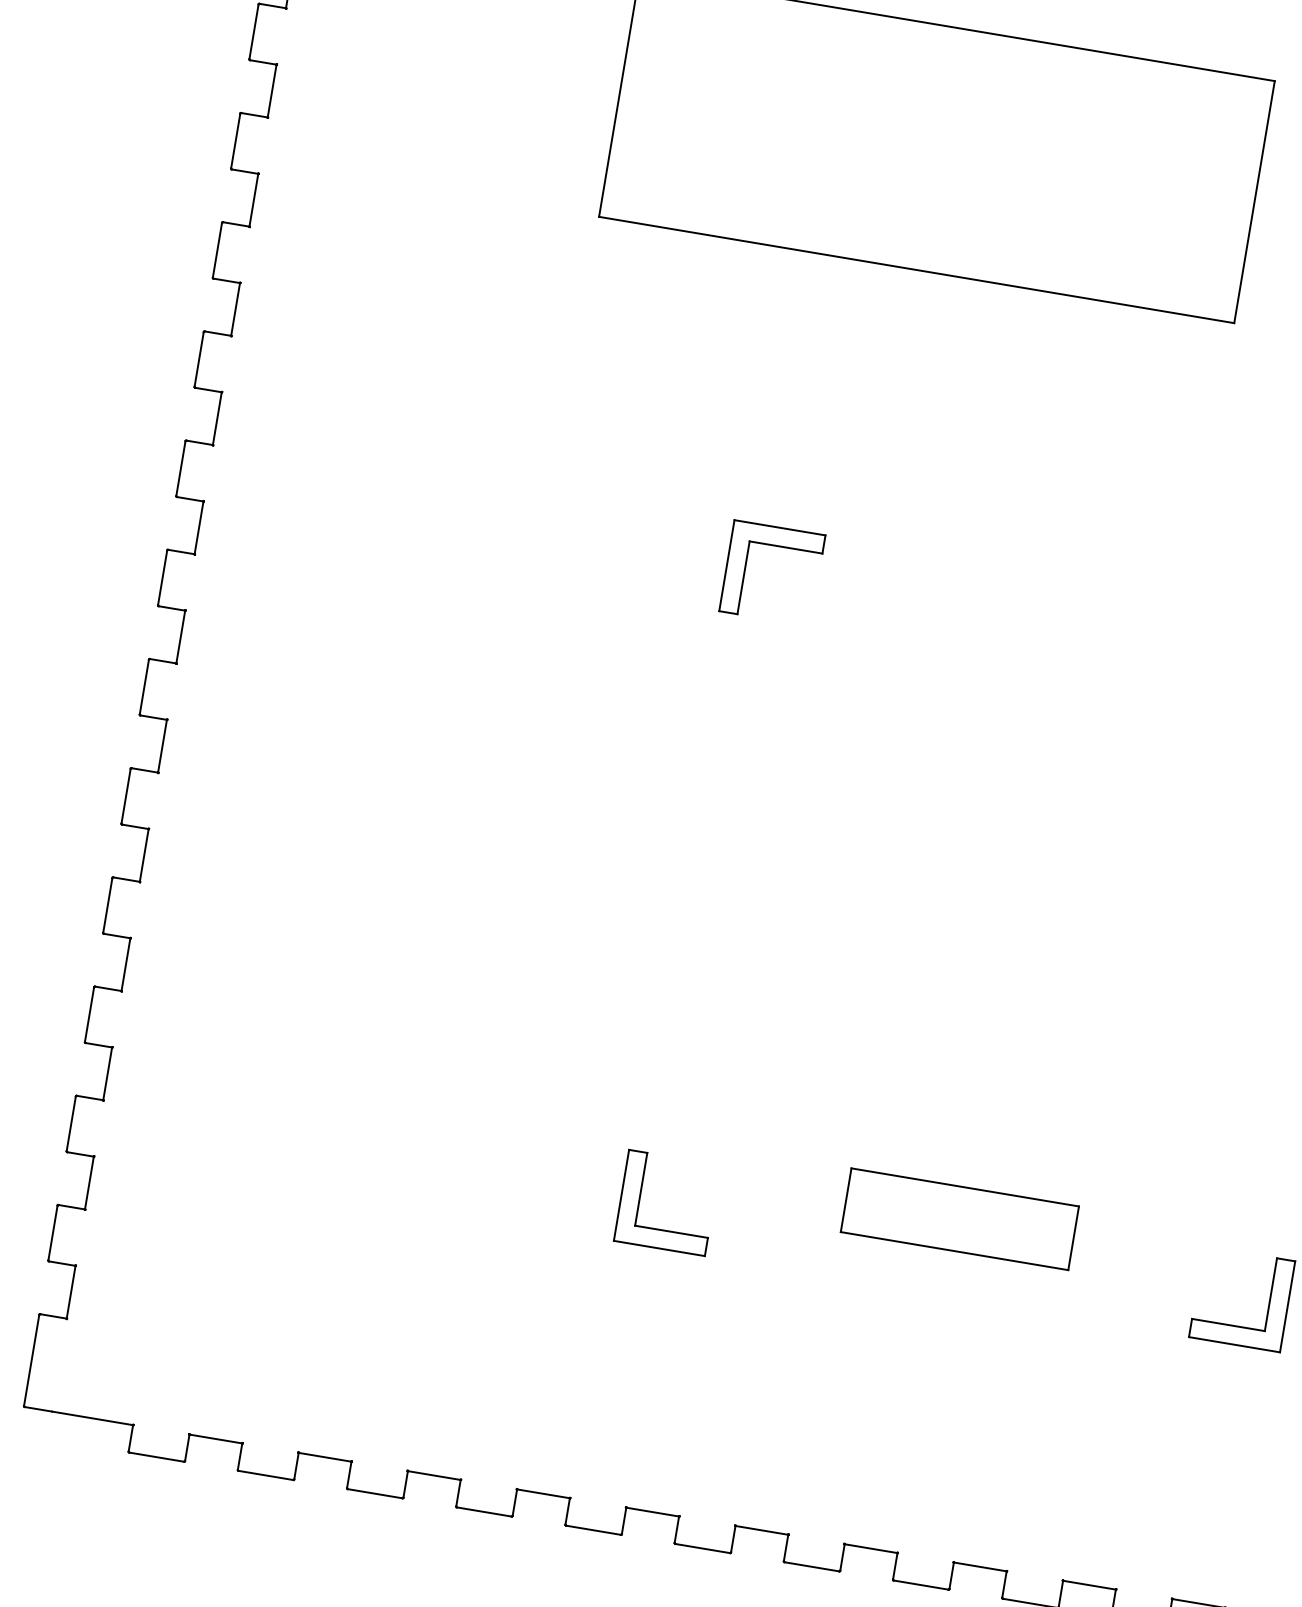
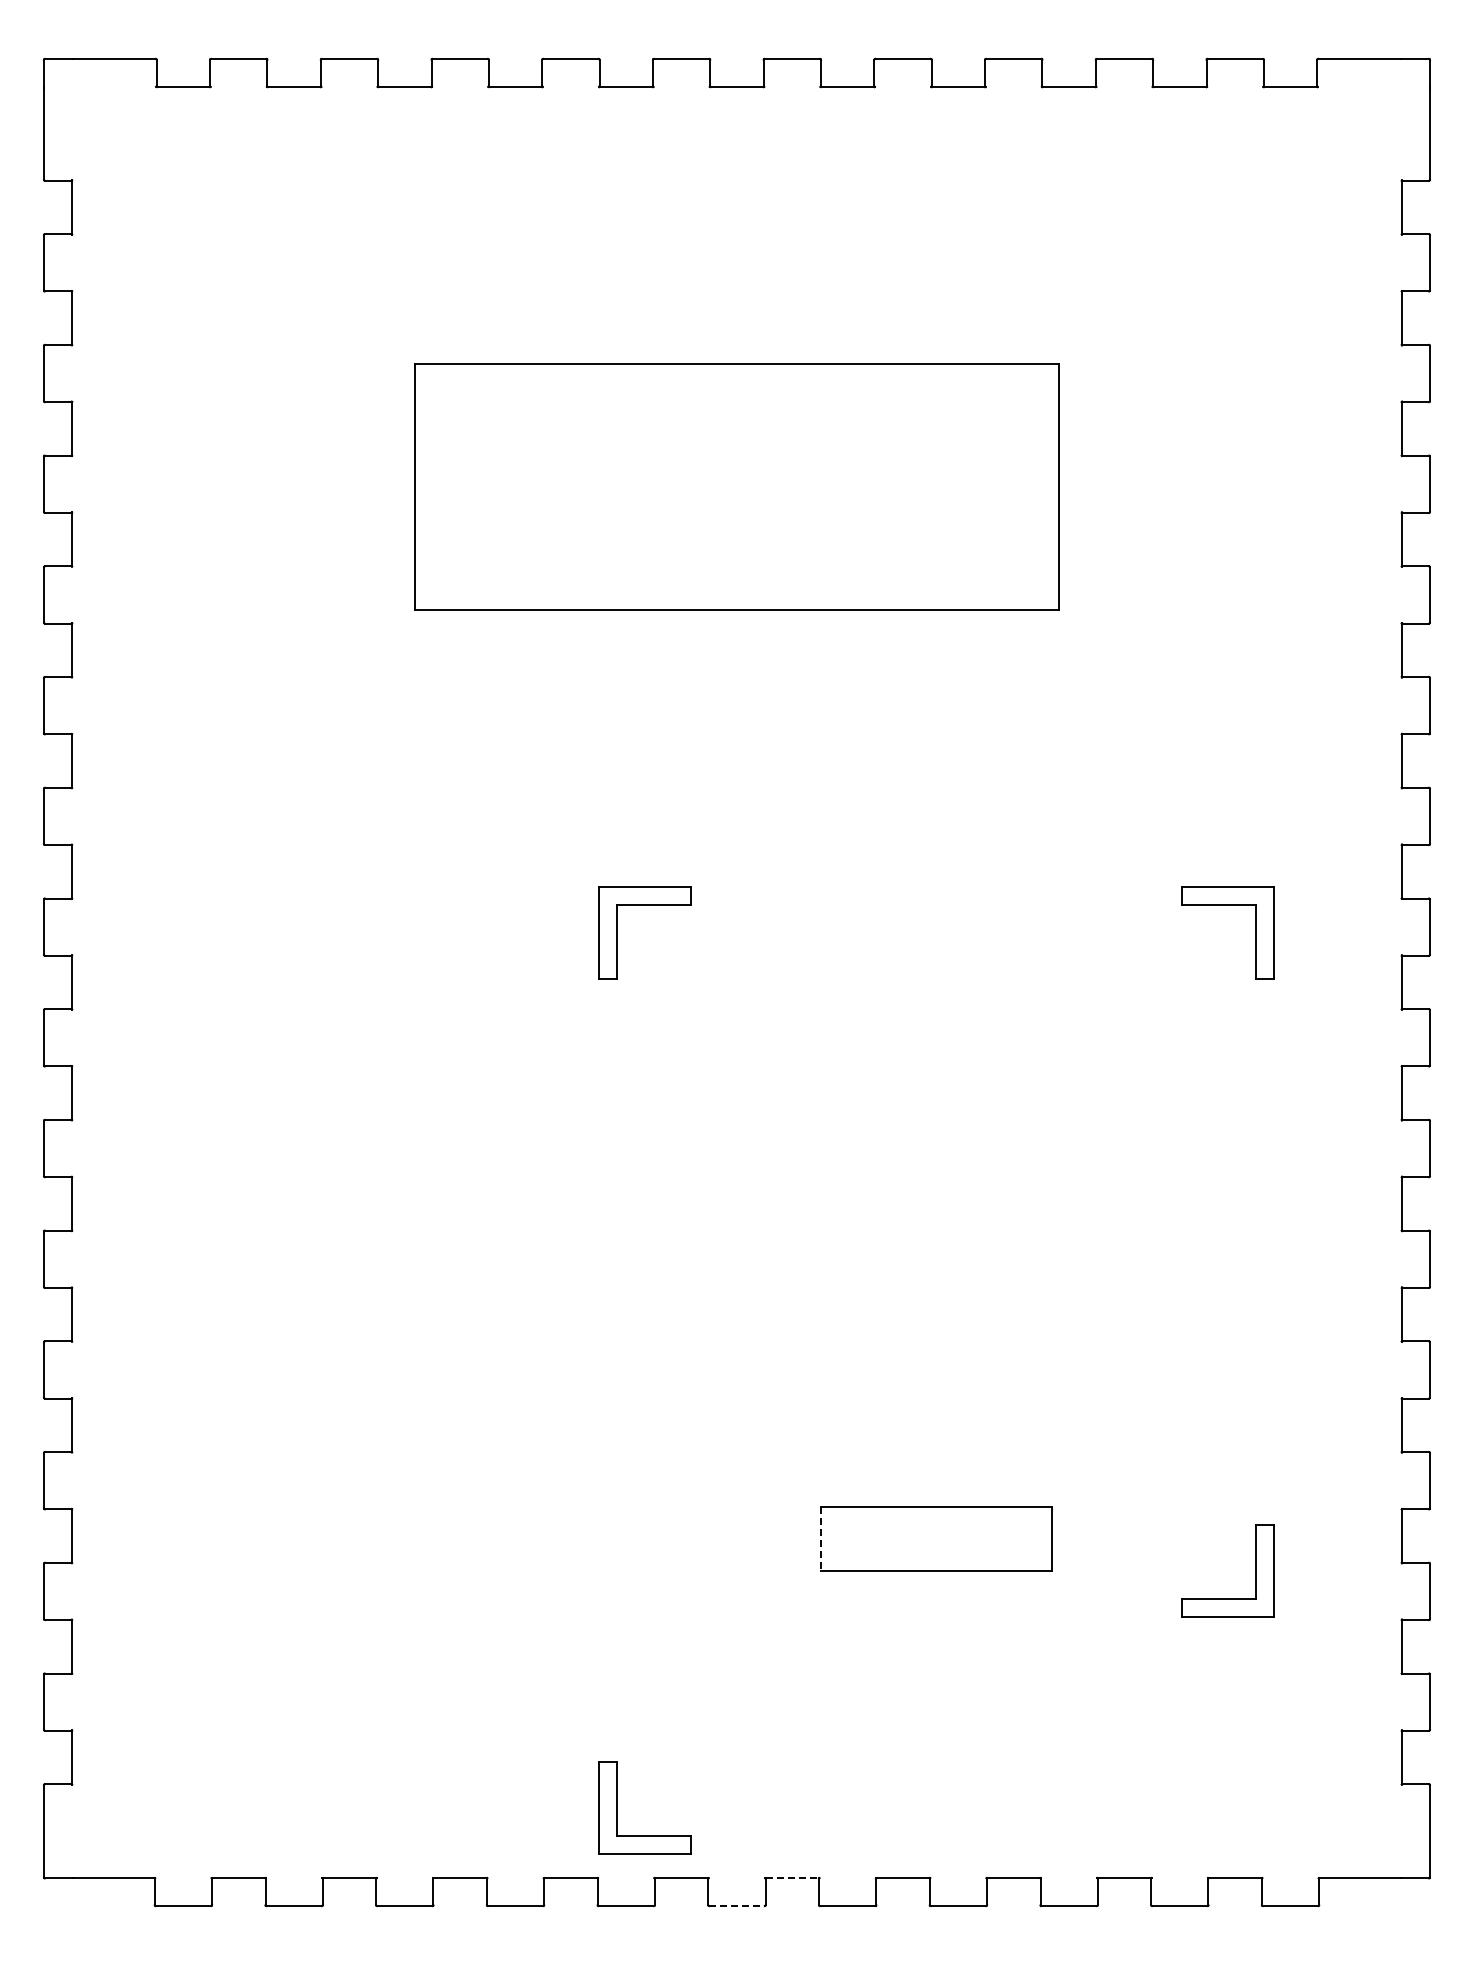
part: (640, 1197) -> (617, 1807), moved
line: (845, 1200) -> (820, 1539), solid -> dashed
line: (762, 1530) -> (792, 1878), solid -> dashed
line: (702, 1548) -> (736, 1906), solid -> dashed

